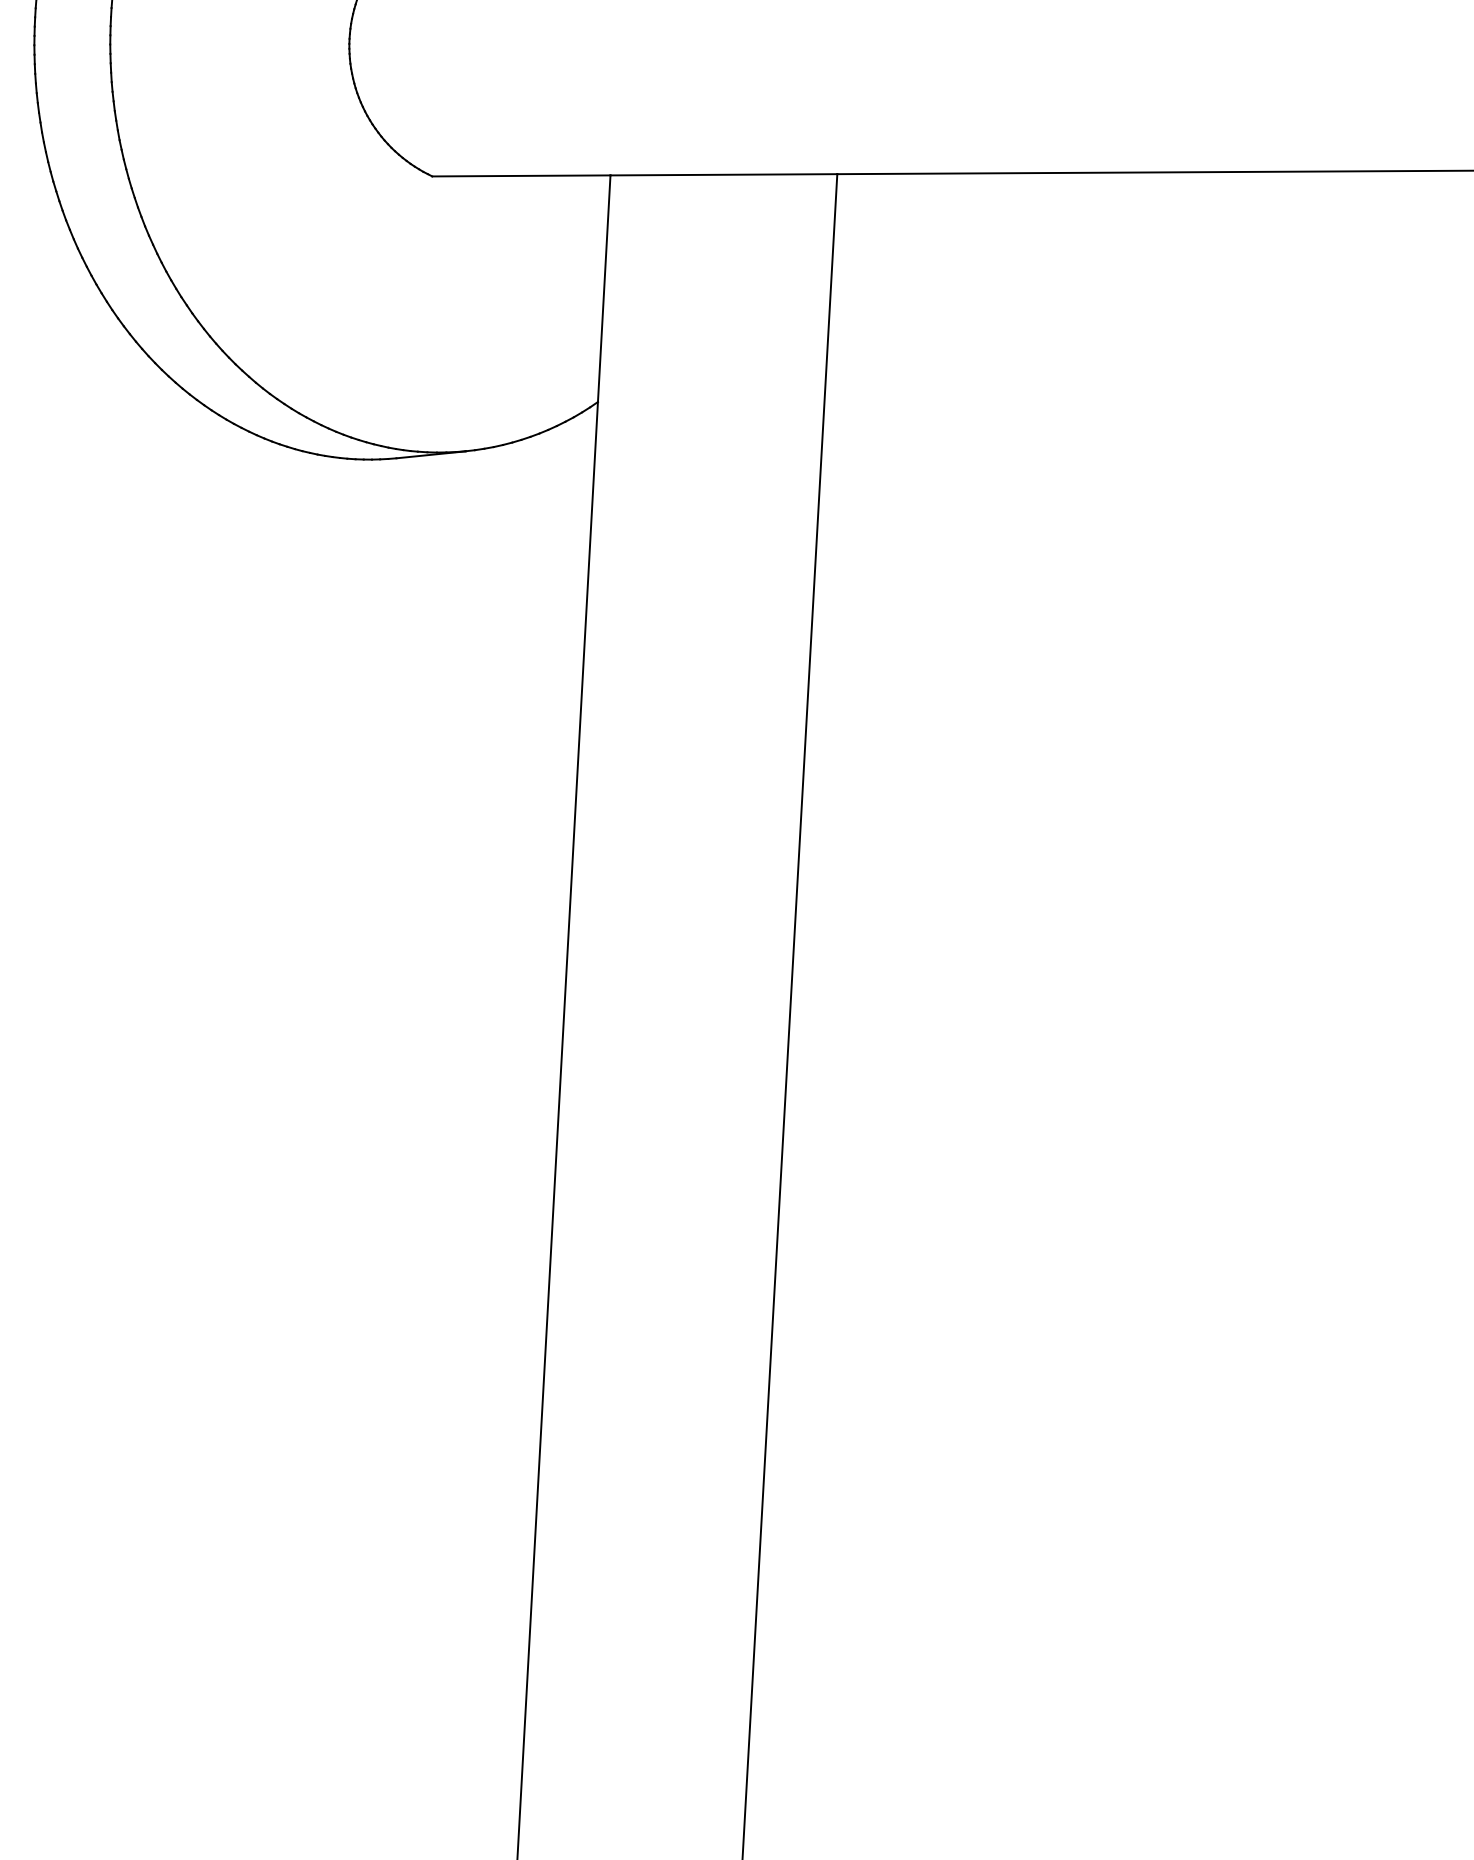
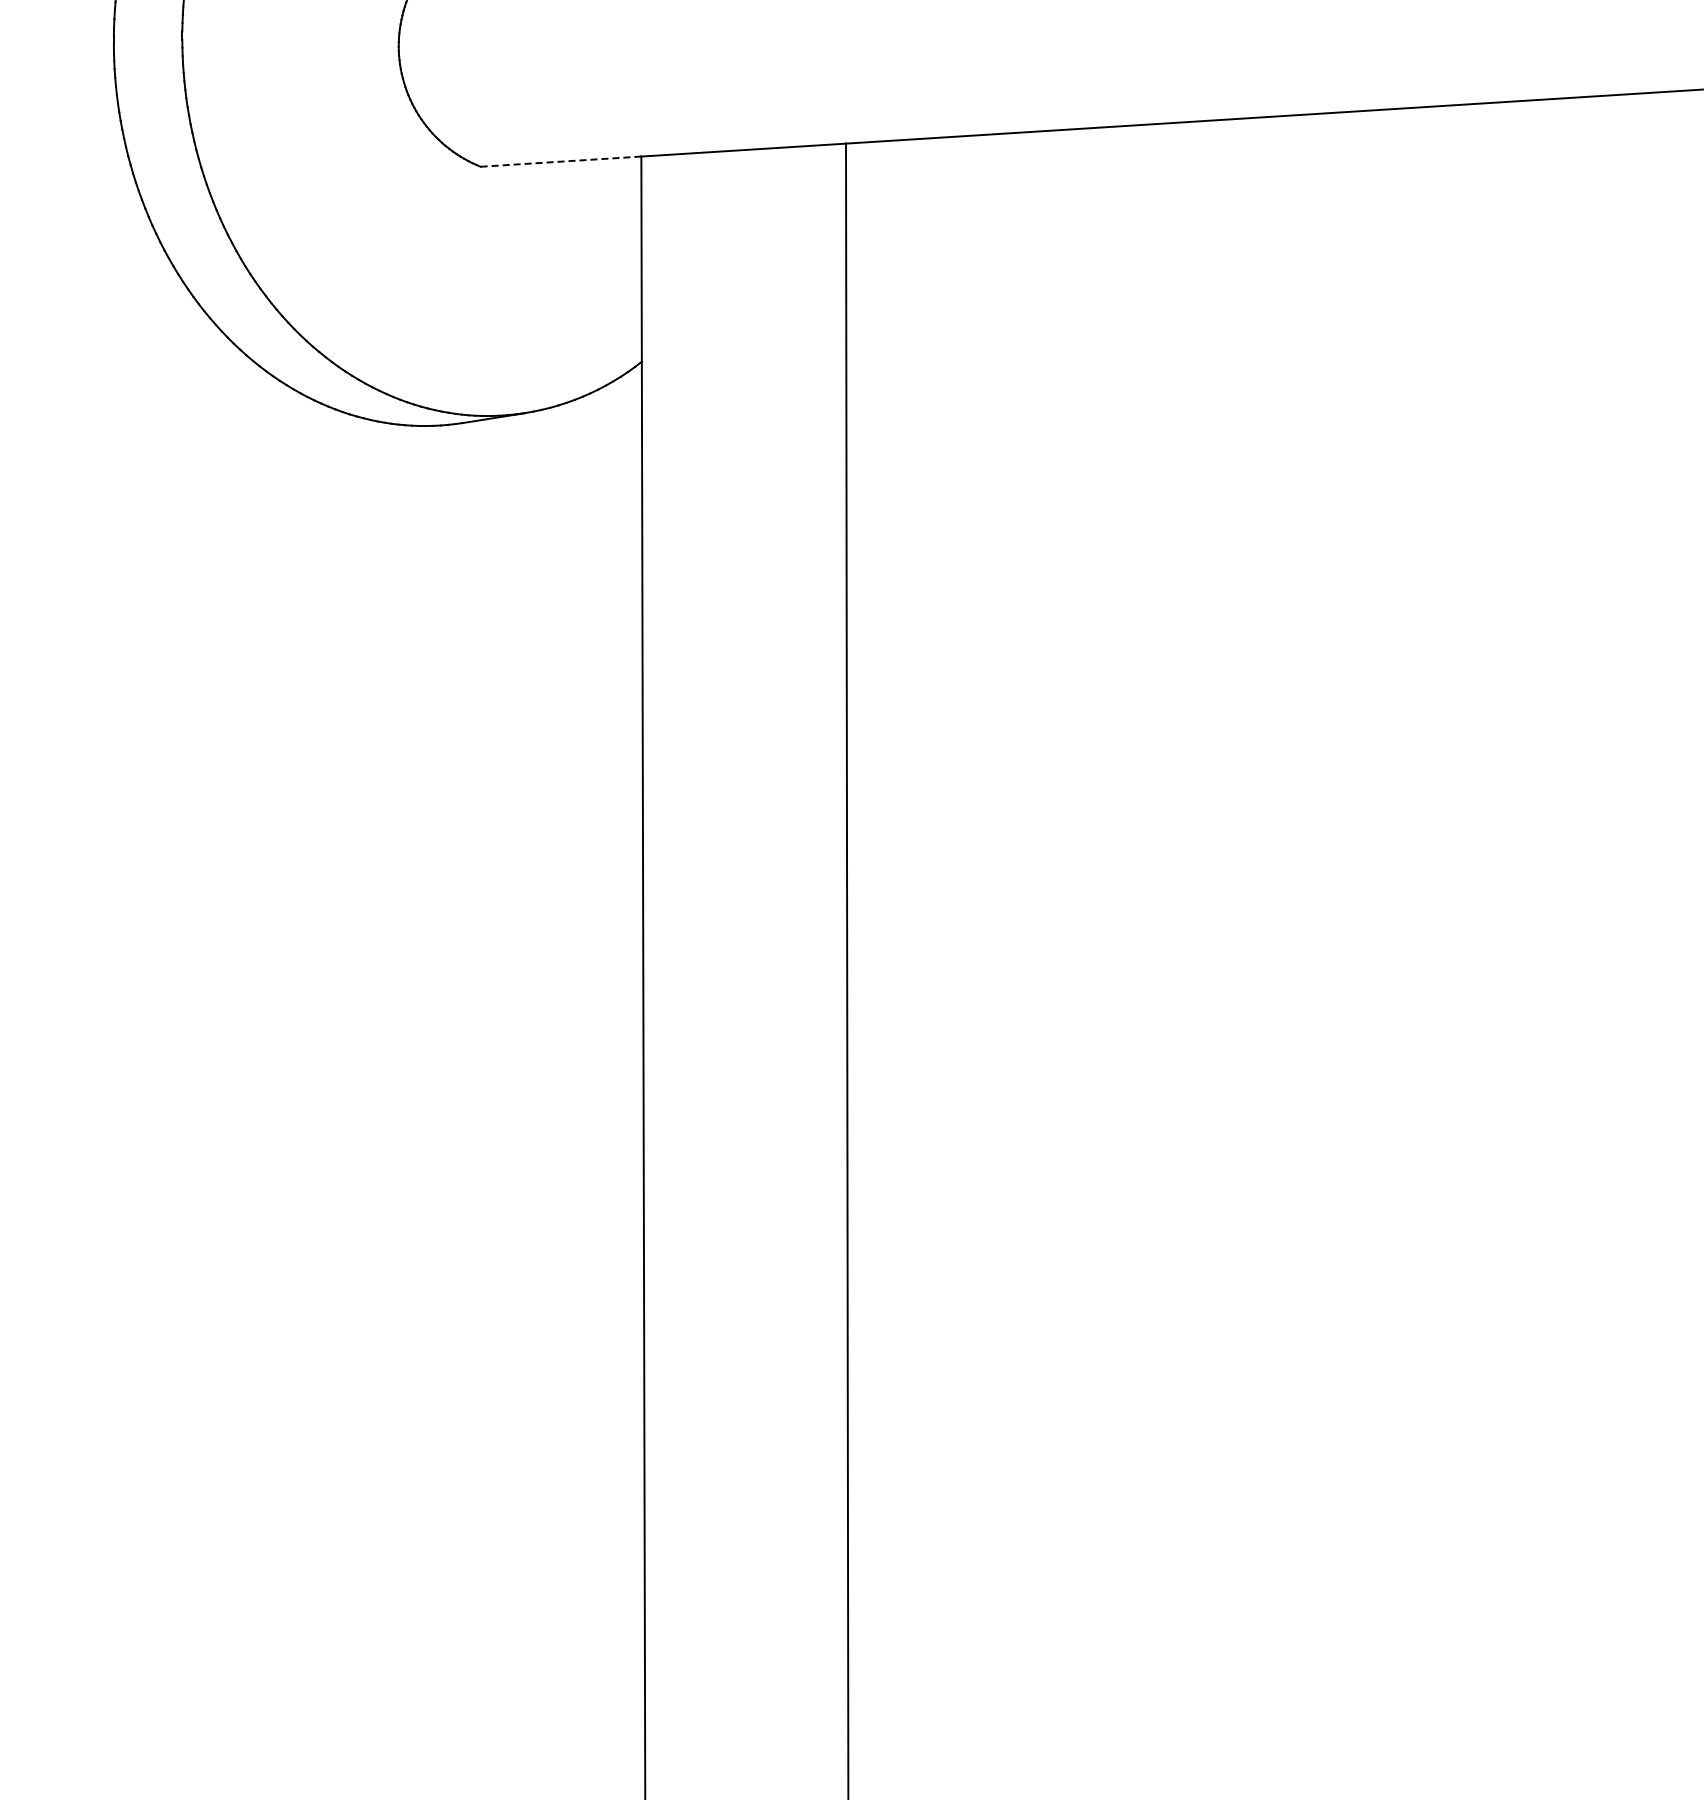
line: (520, 175) -> (560, 161), solid -> dashed

